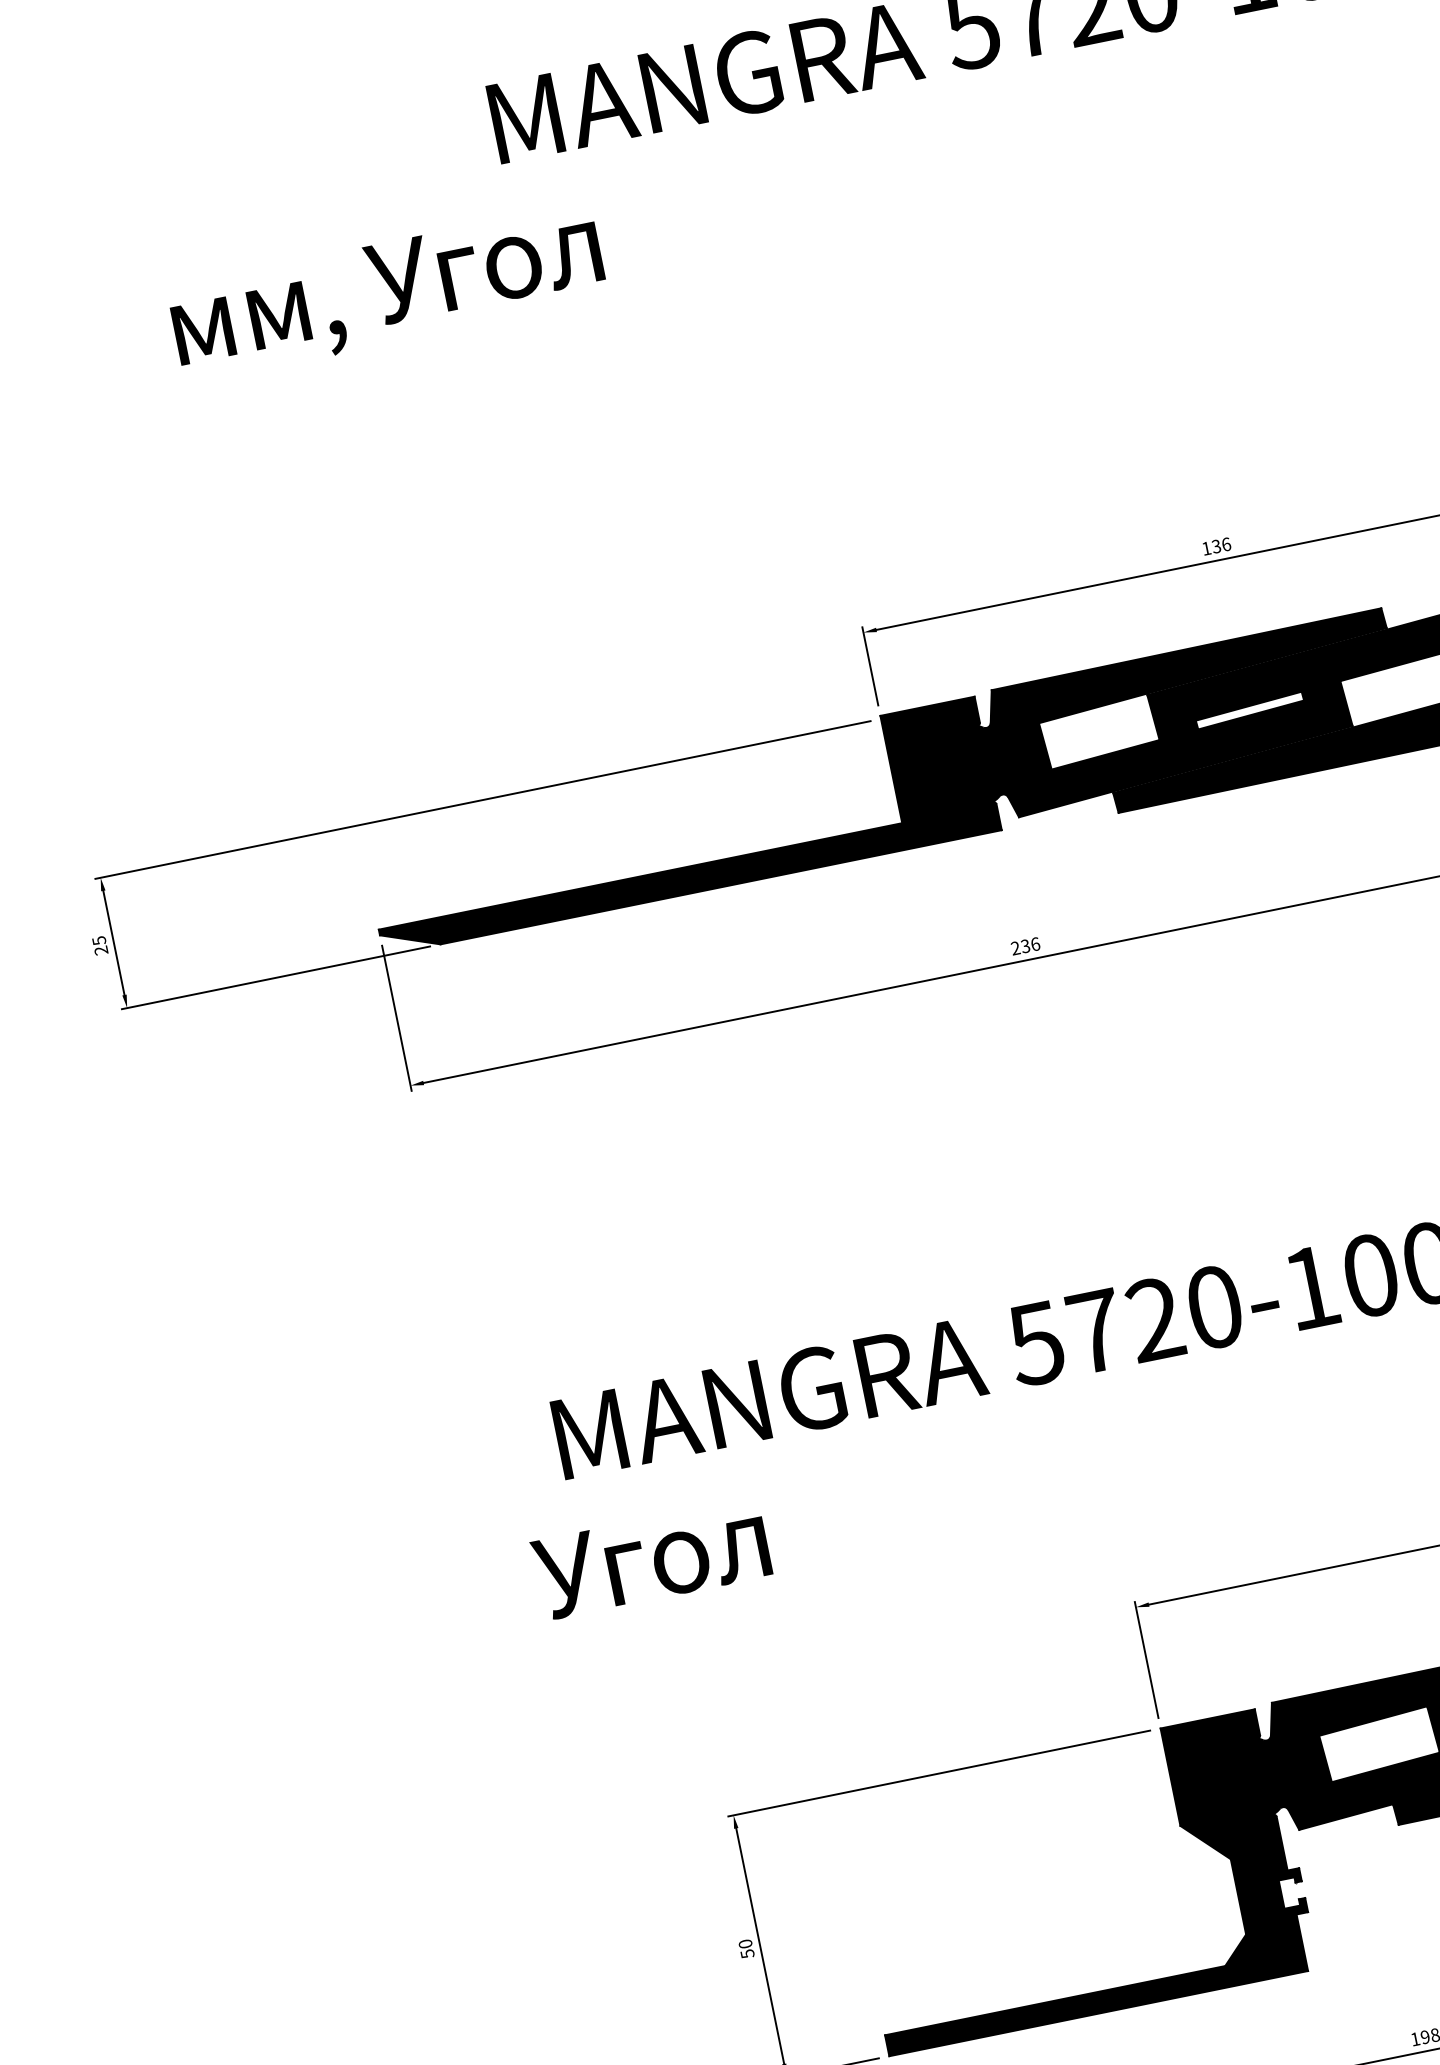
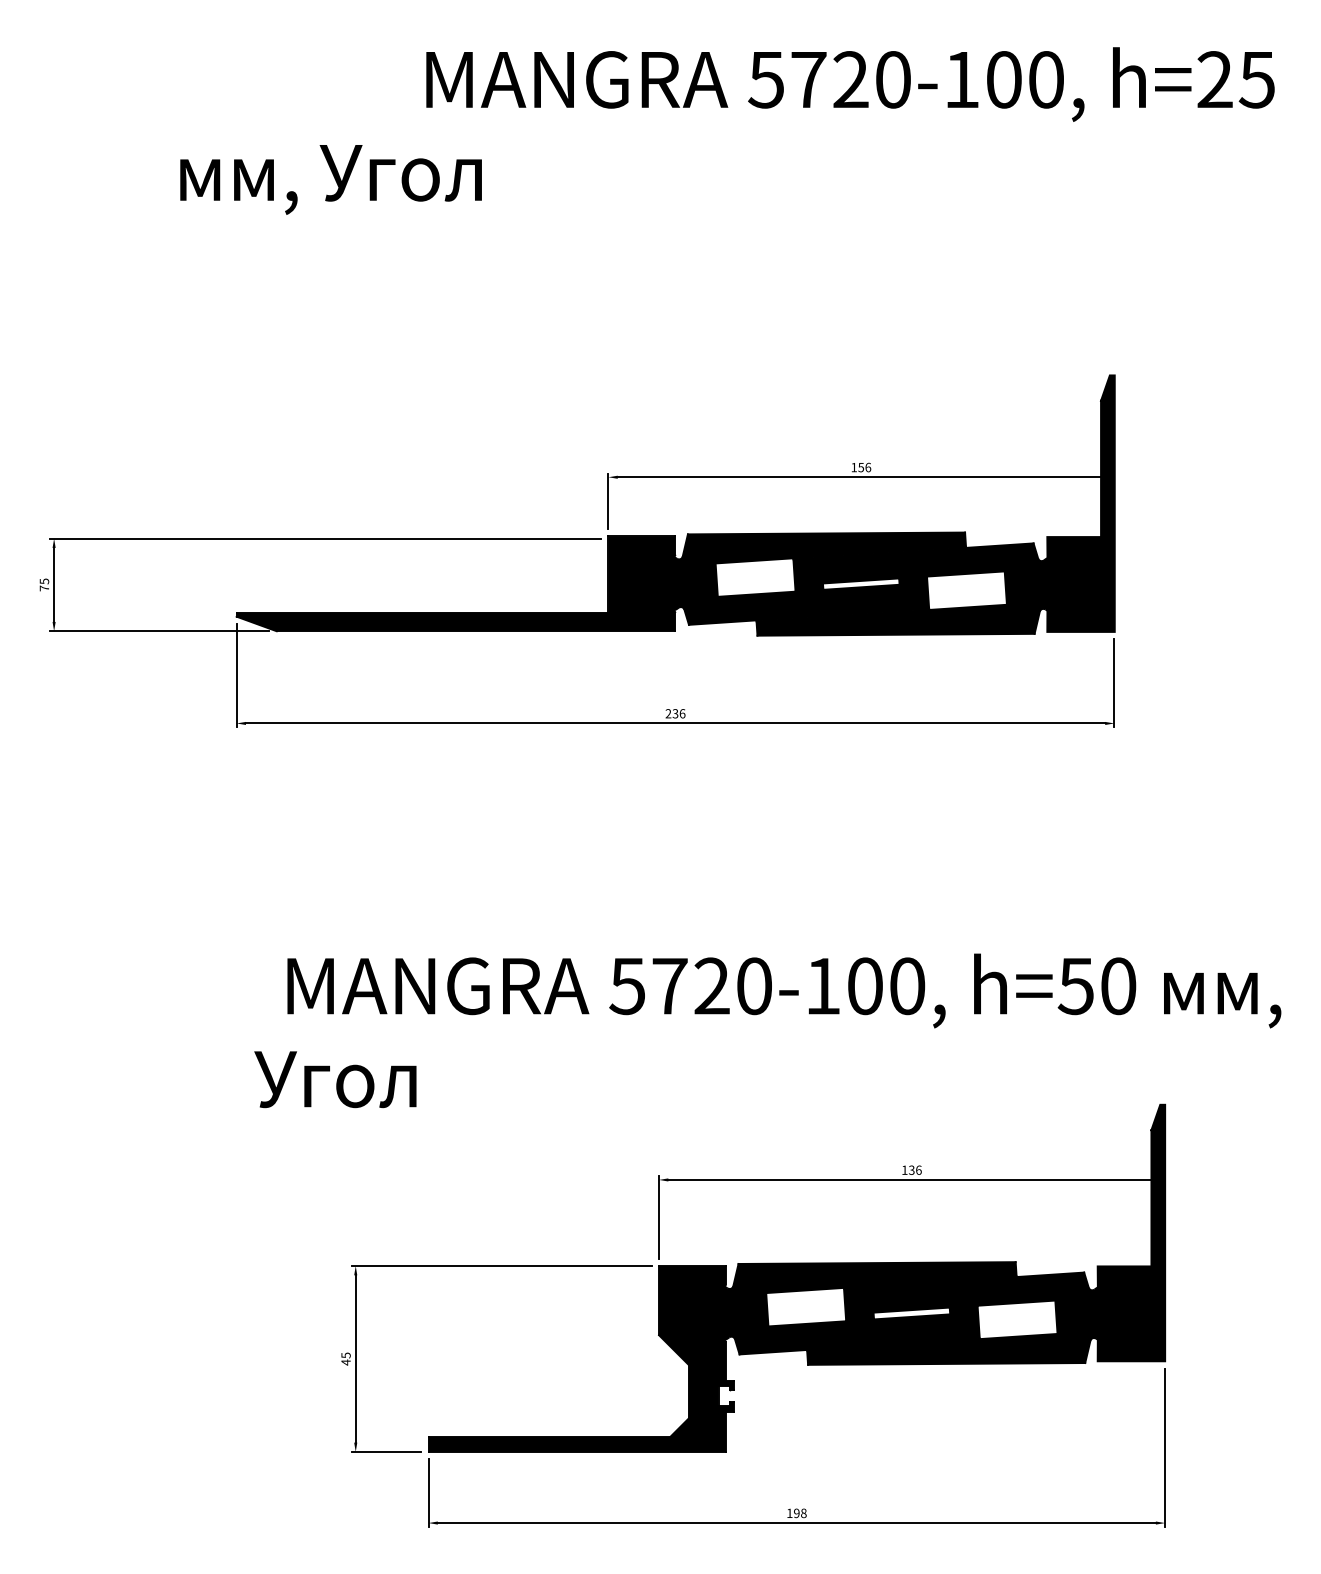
text: (1215, 545) -> (860, 466), 136 -> 156
text: (101, 950) -> (44, 588), 25 -> 75
text: (745, 1948) -> (345, 1358), 50 -> 45

